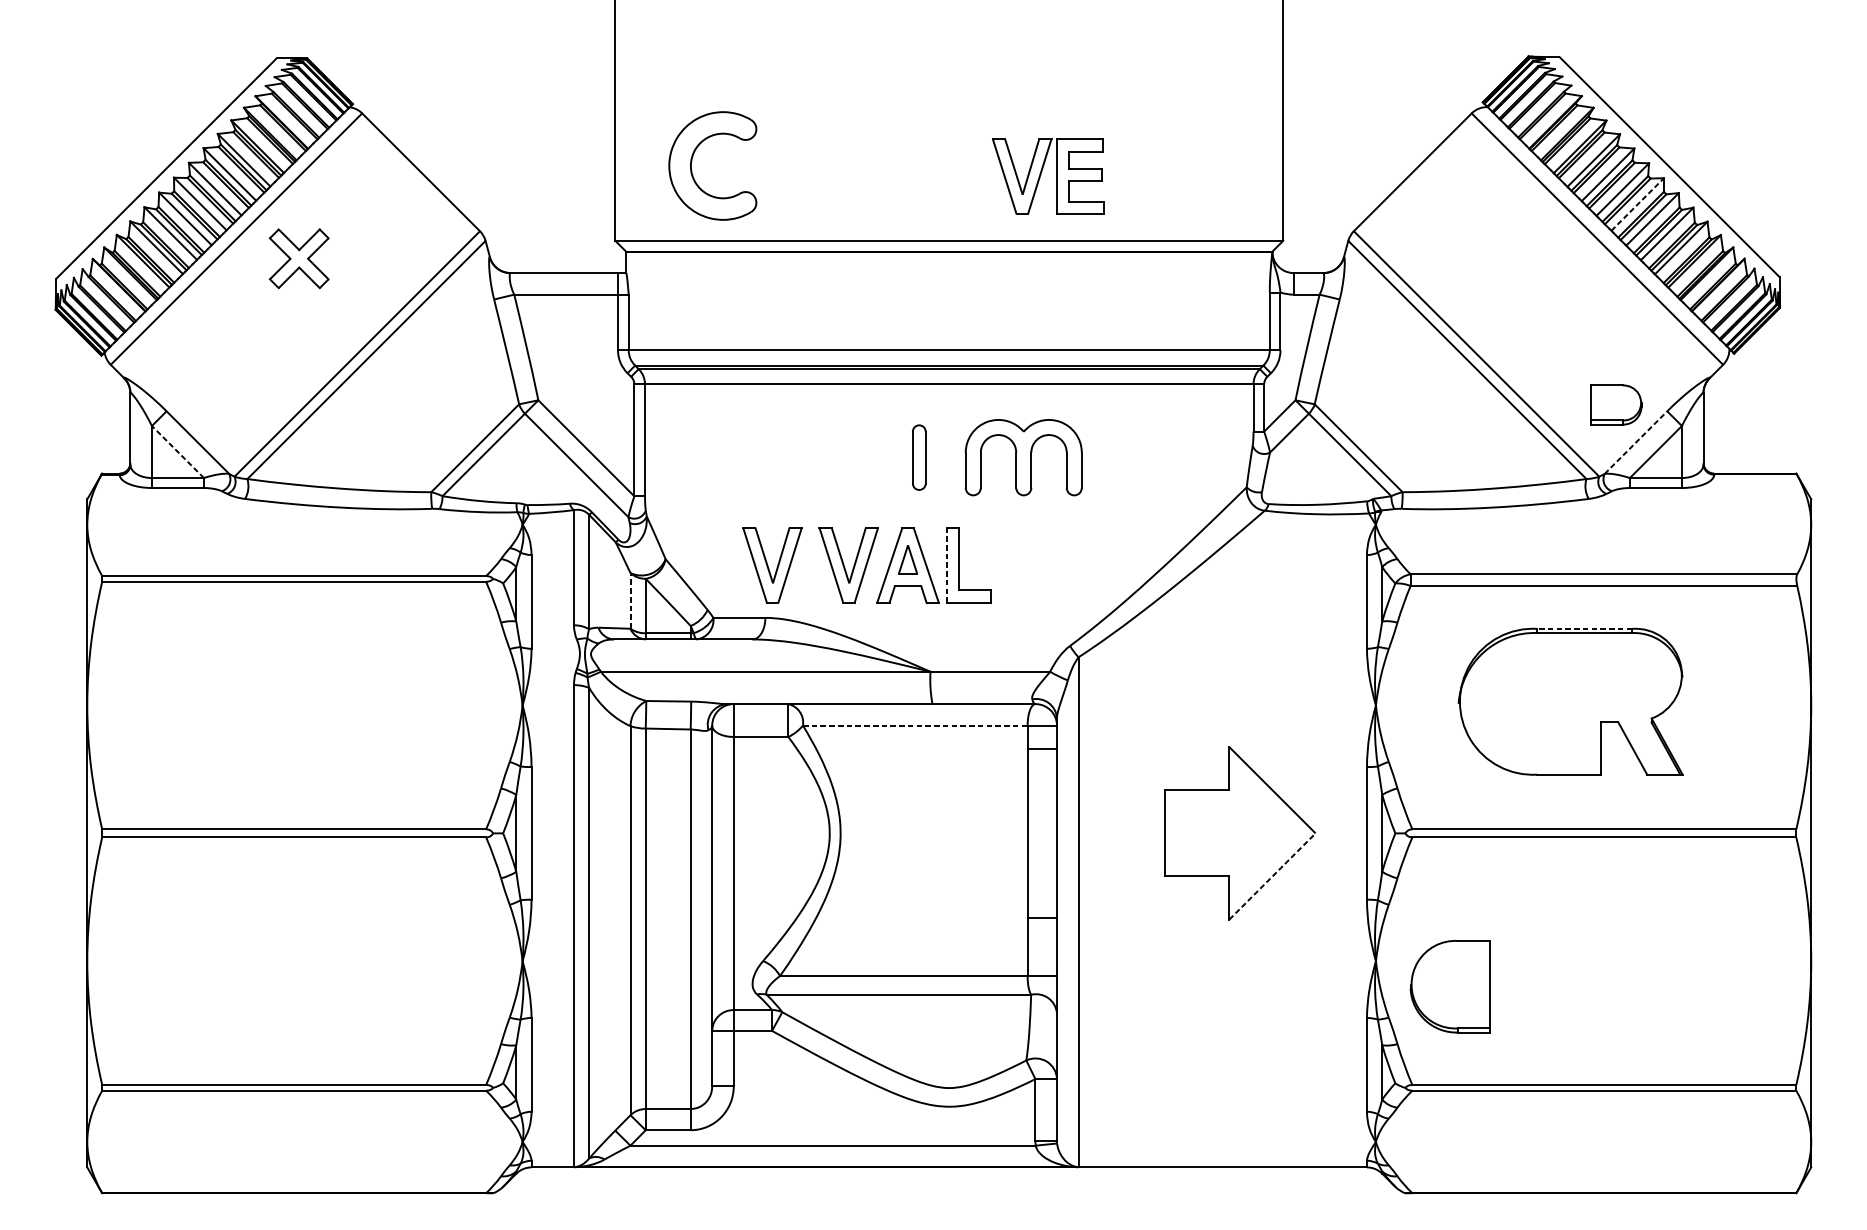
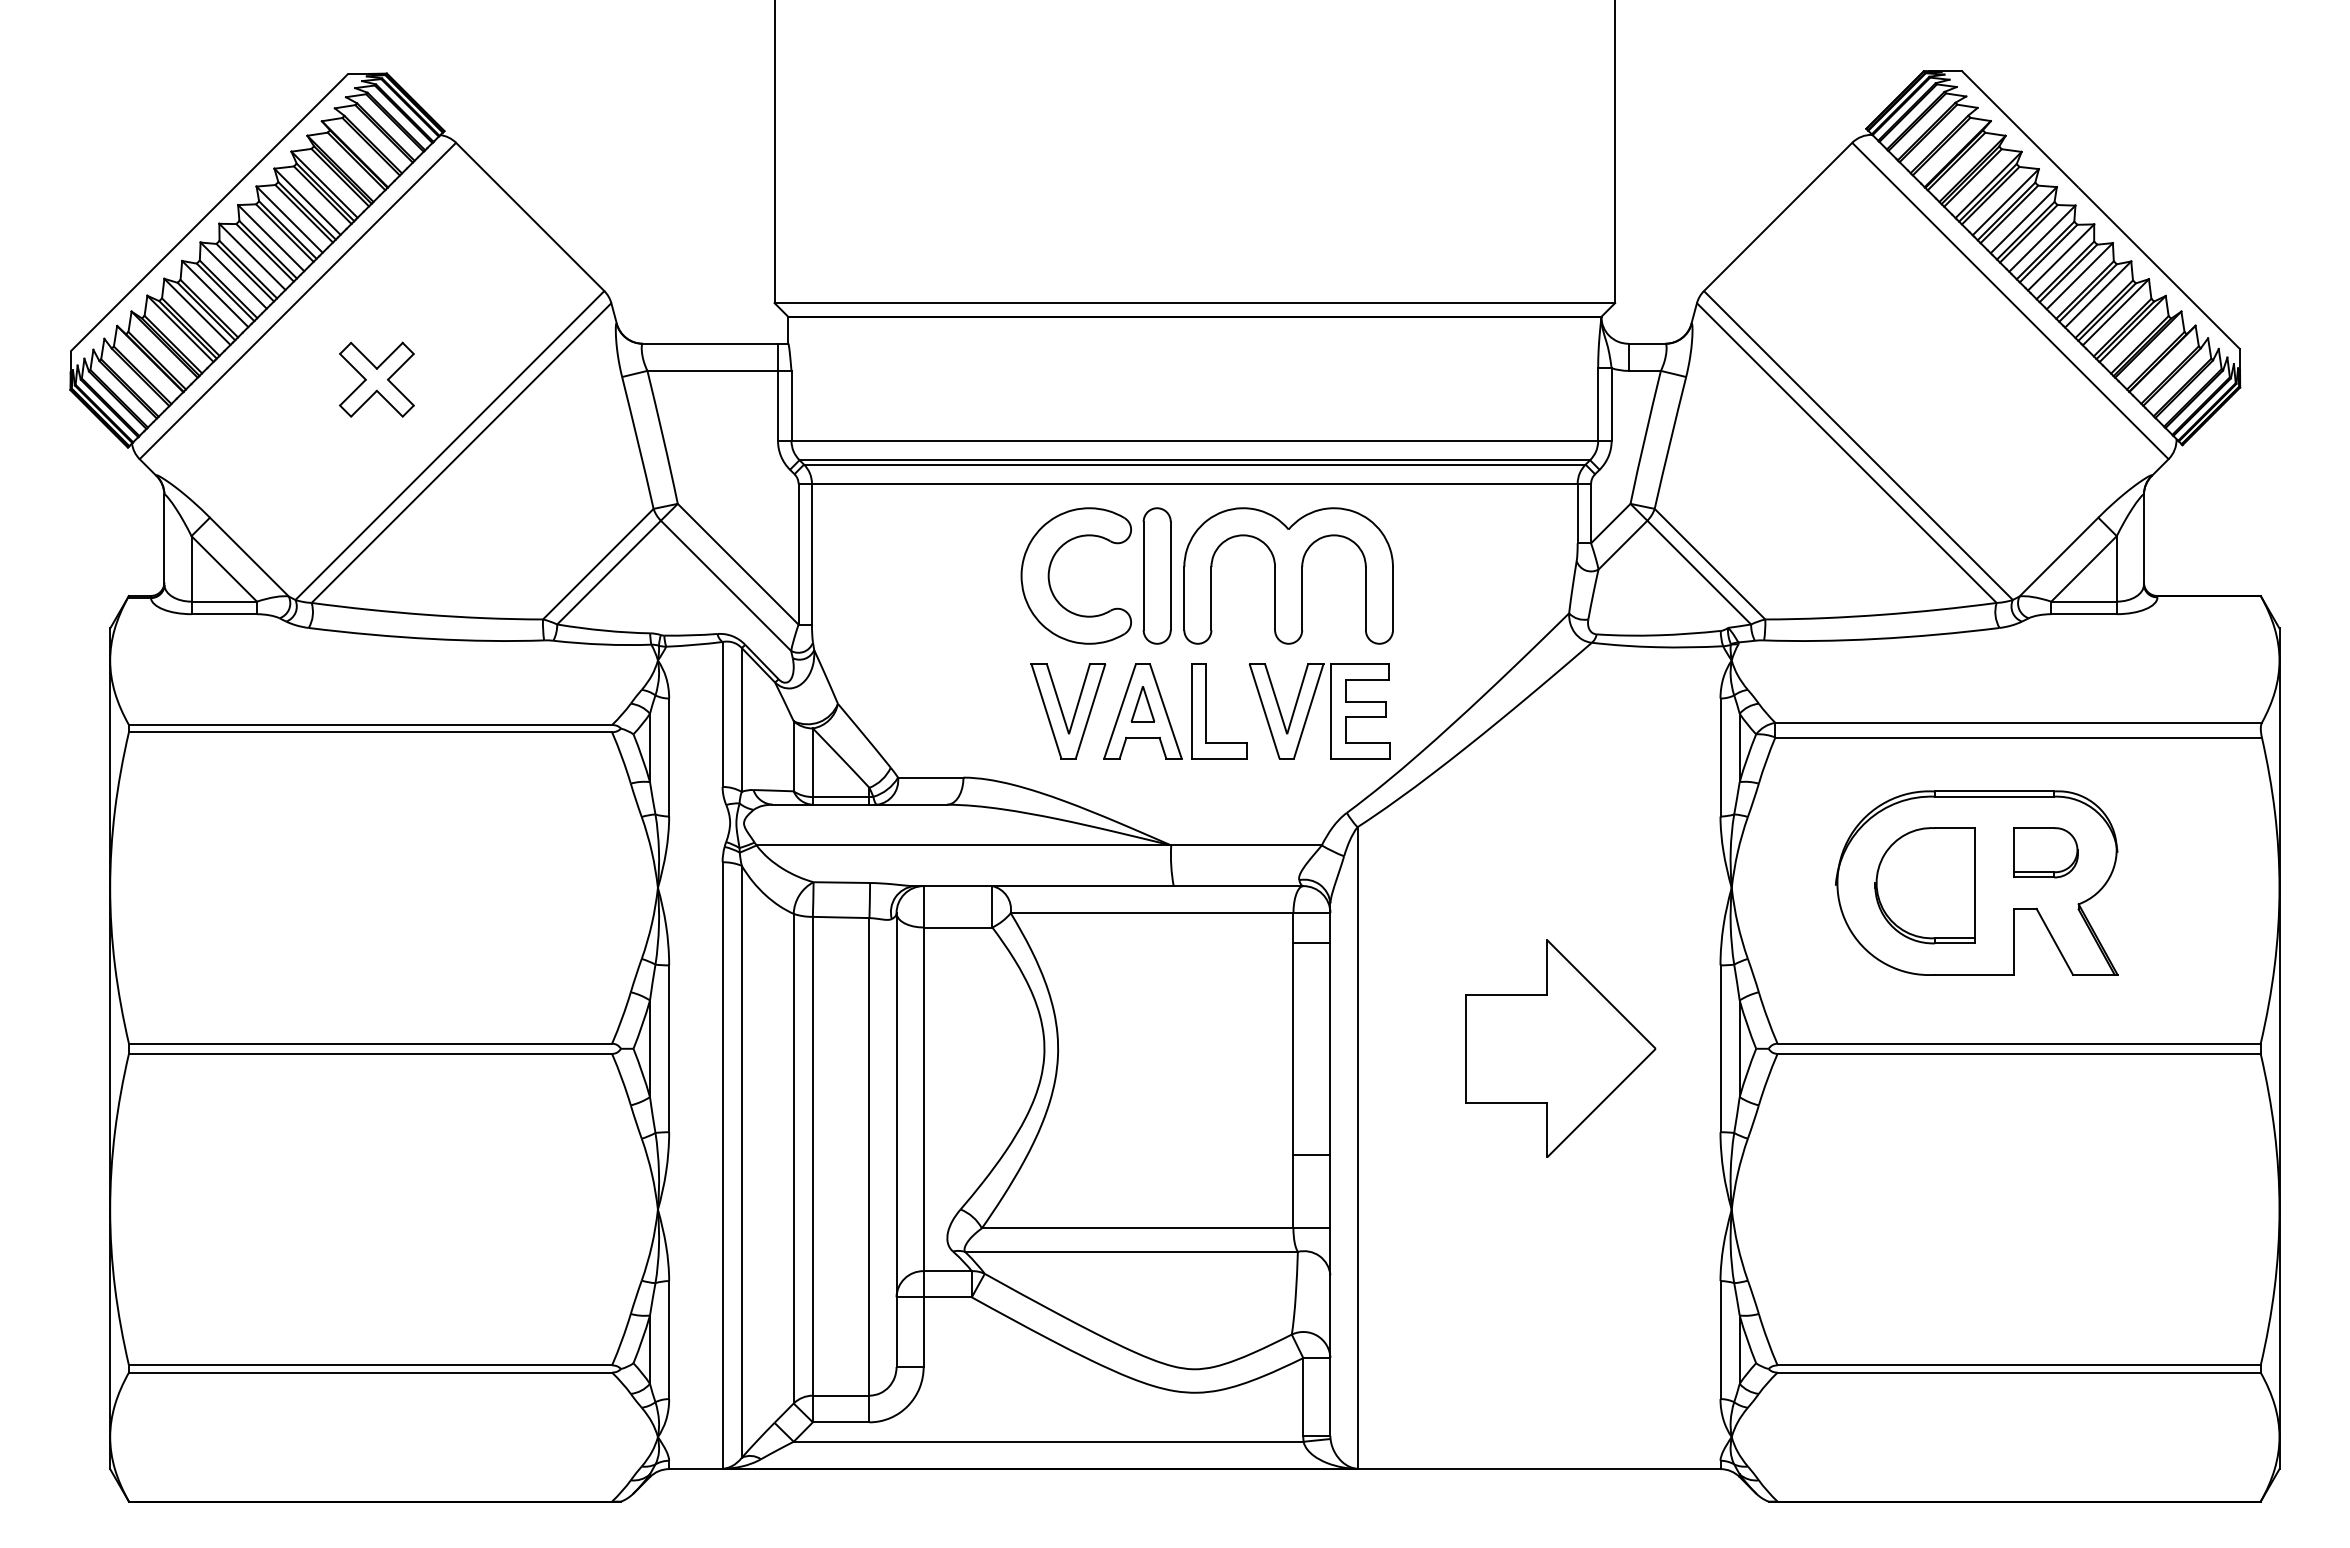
part: (692, 160) -> (1050, 569), moved
part: (1041, 175) -> (1310, 709), moved
line: (1638, 204) -> (2061, 257), dashed -> solid
part: (298, 258) -> (376, 379), moved
part: (1615, 404) -> (2045, 852), moved
line: (1635, 442) -> (2058, 557), dashed -> solid
line: (177, 451) -> (223, 568), dashed -> solid
part: (918, 457) -> (1156, 575), size x1.67
part: (1023, 457) -> (1288, 575), size x1.43
line: (946, 564) -> (1191, 710), dashed -> solid
part: (772, 565) -> (972, 711), removed
line: (630, 600) -> (793, 755), dashed -> solid
line: (1584, 628) -> (1994, 791), dashed -> solid
line: (915, 725) -> (1152, 913), dashed -> solid
line: (1272, 876) -> (1601, 1102), dashed -> solid
part: (1449, 986) -> (1924, 885), moved

